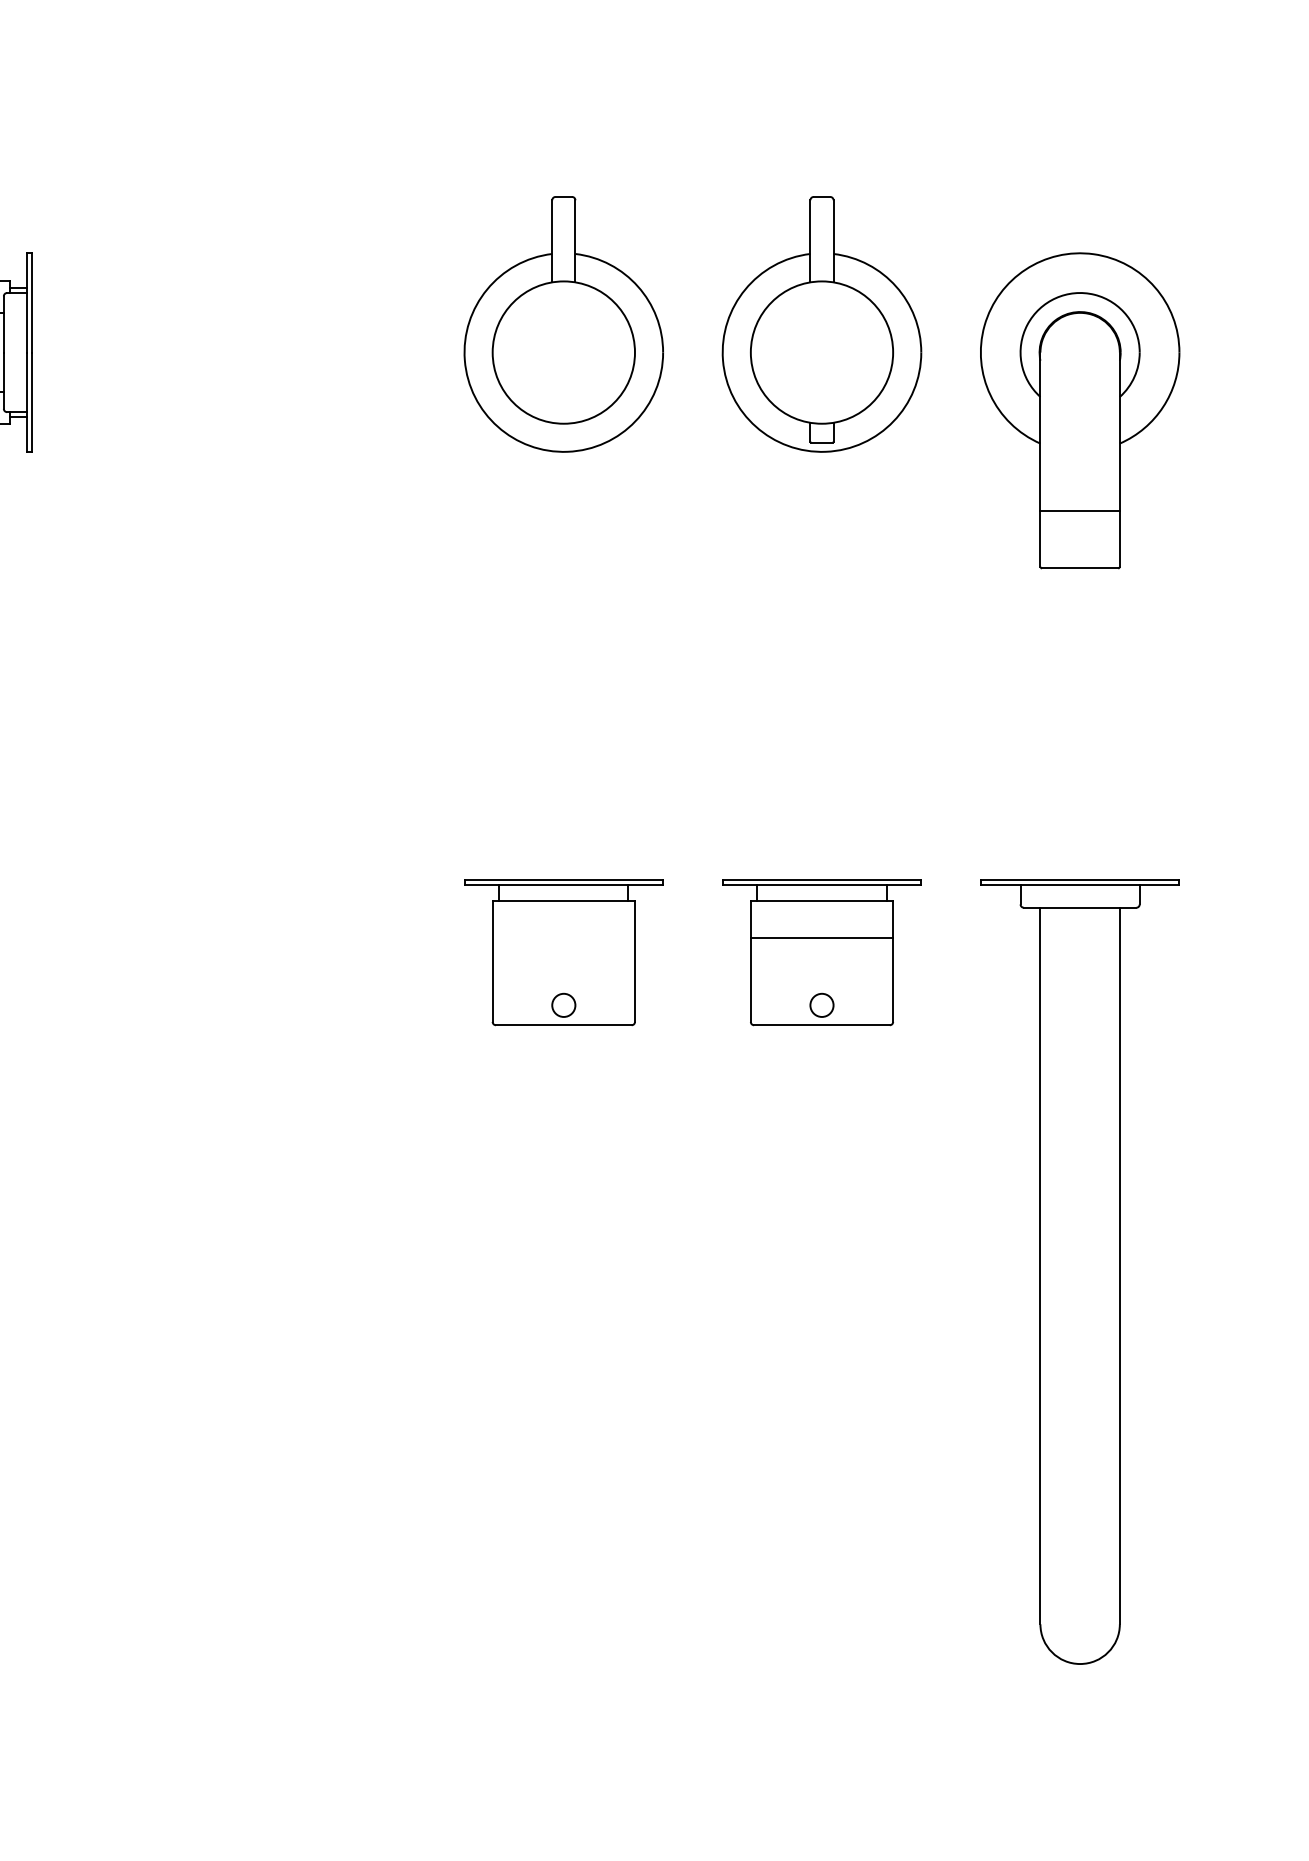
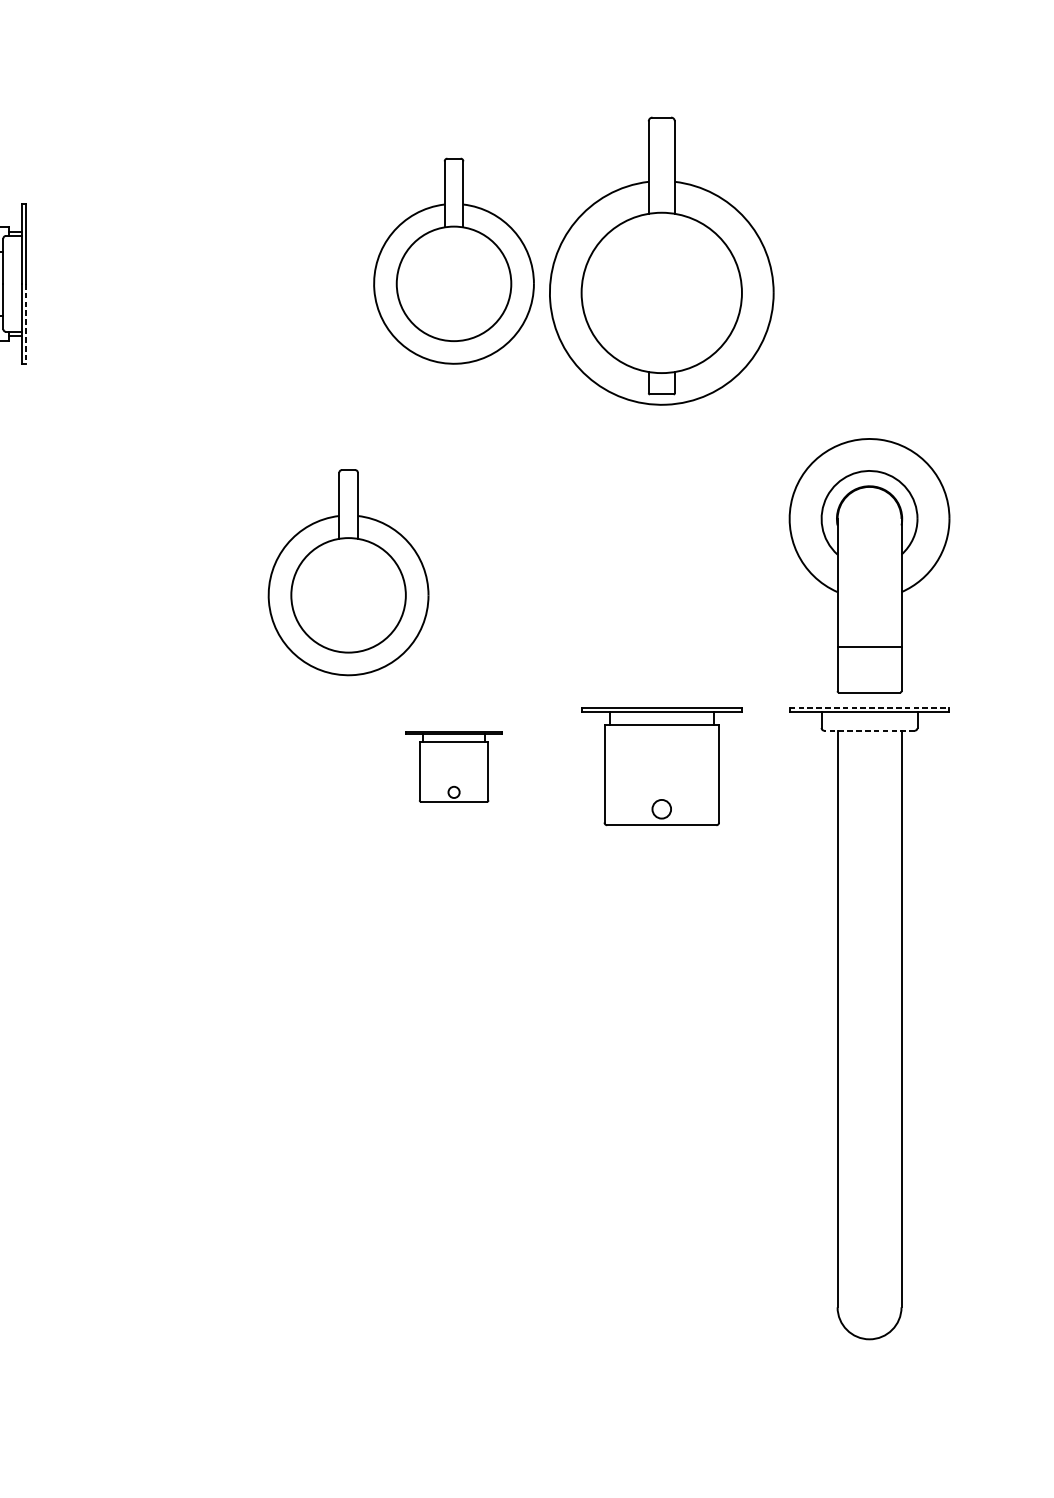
part: (821, 324) -> (661, 261), size x1.4
line: (31, 402) -> (25, 324), solid -> dashed
part: (1080, 410) -> (869, 565), moved
part: (432, 711) -> (348, 572), added
line: (1080, 879) -> (869, 707), solid -> dashed
line: (1079, 907) -> (869, 730), solid -> dashed
line: (821, 937) -> (661, 754), removed
part: (563, 952) -> (453, 766), size x0.6

